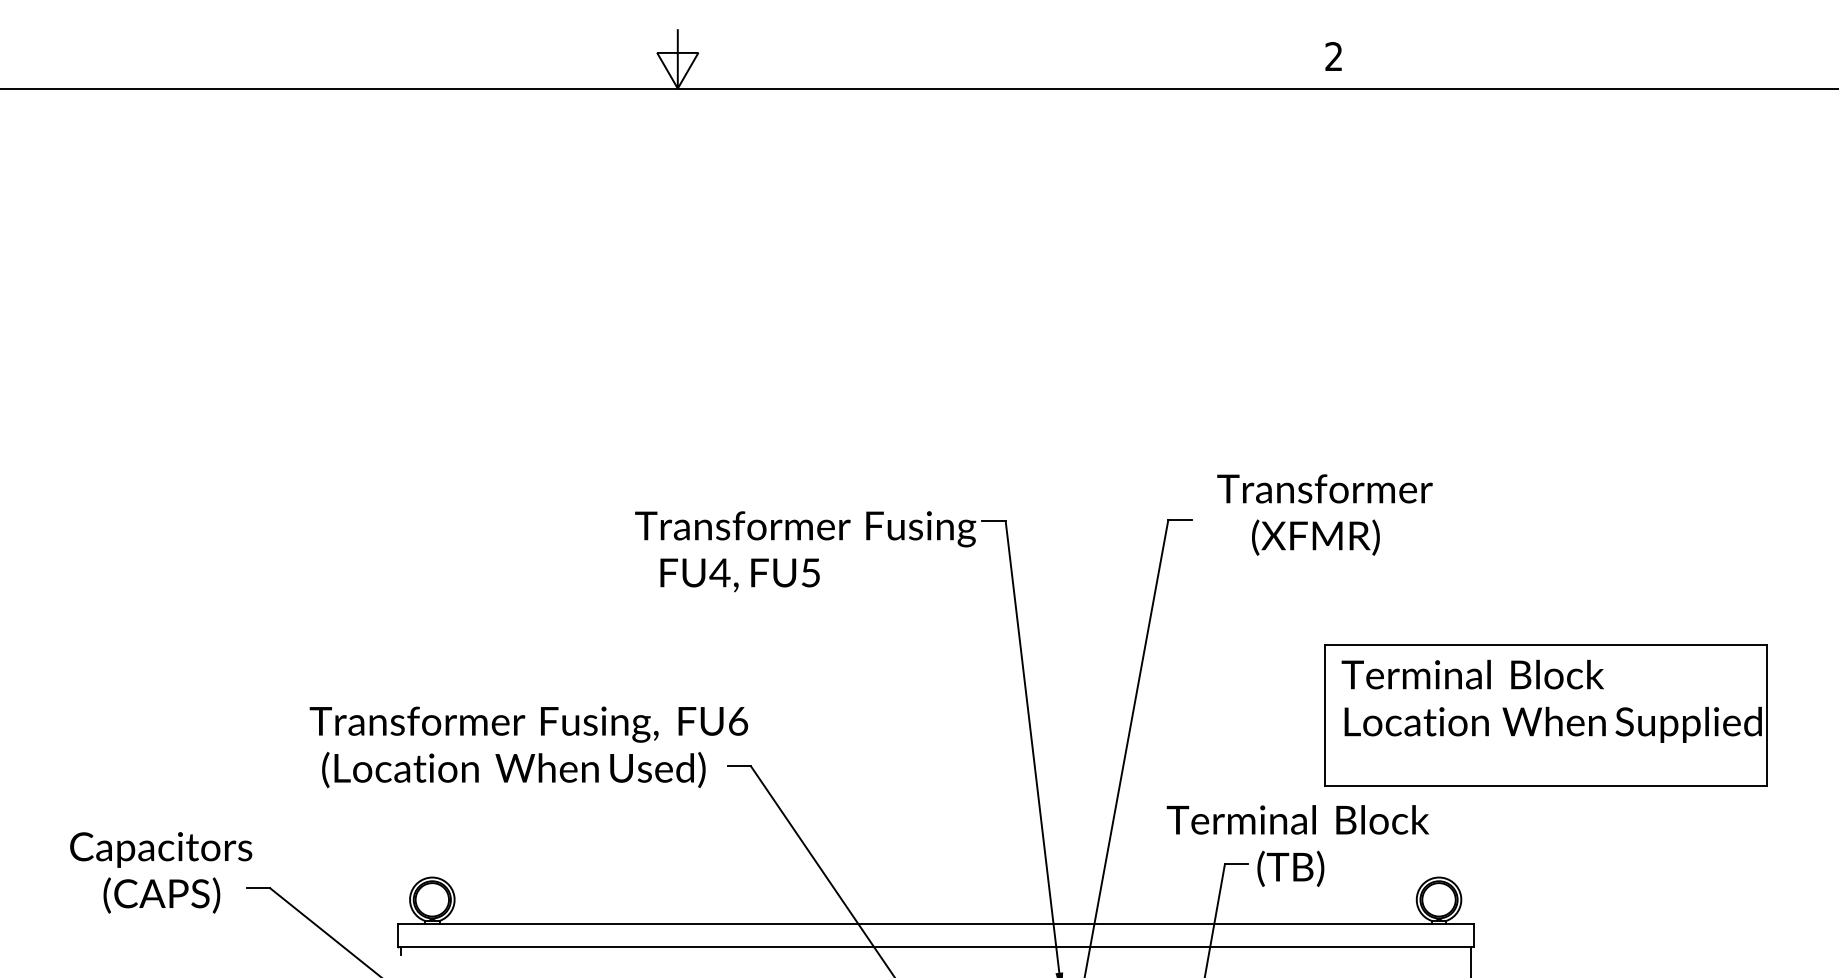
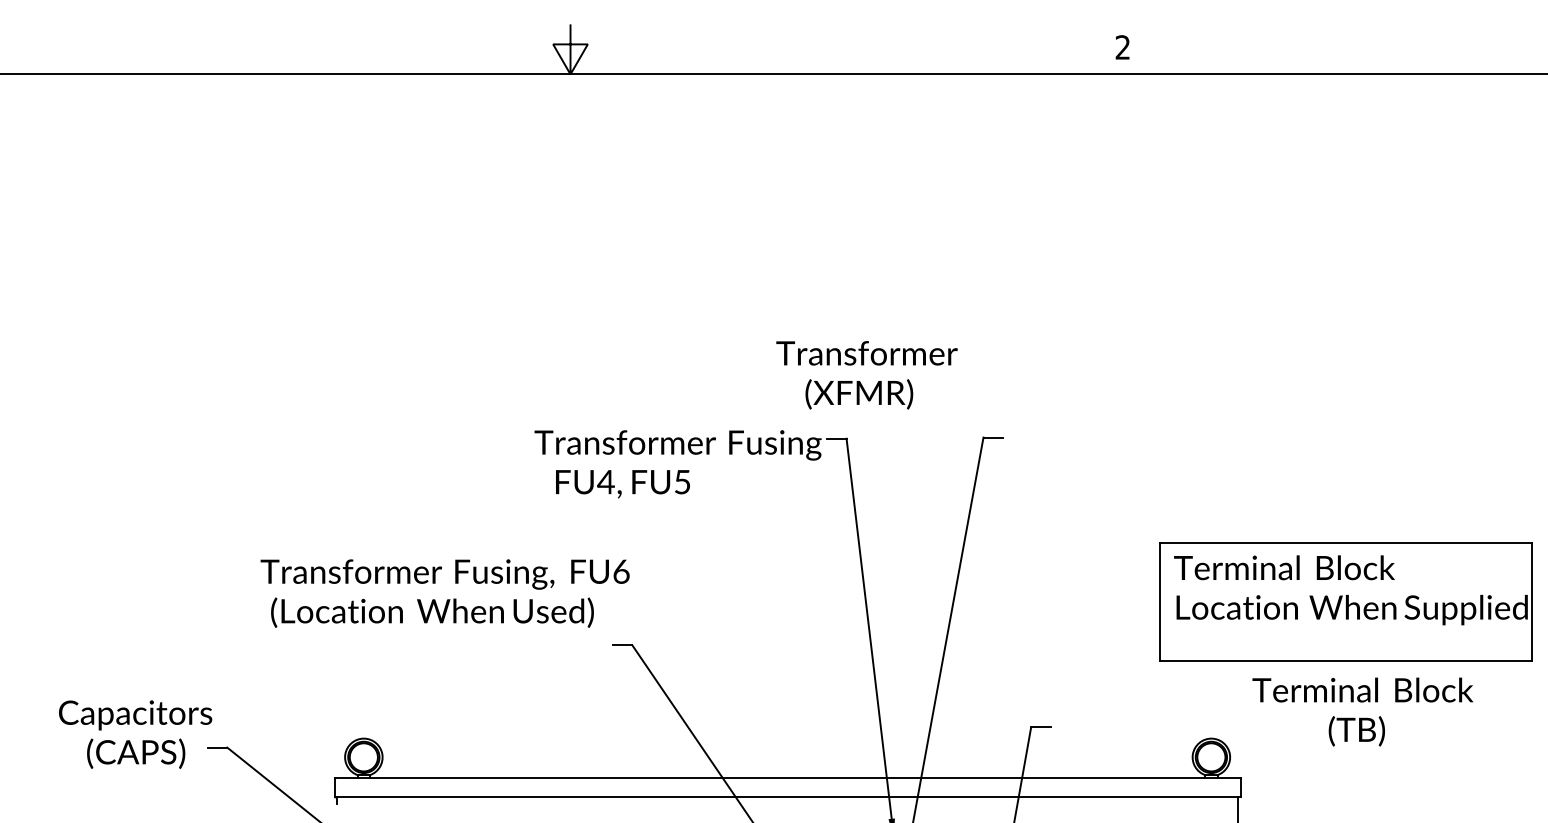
text: (1324, 514) -> (866, 374), moved
part: (1545, 715) -> (1345, 602), moved
text: (528, 747) -> (444, 593), moved
text: (1297, 845) -> (1362, 711), moved

